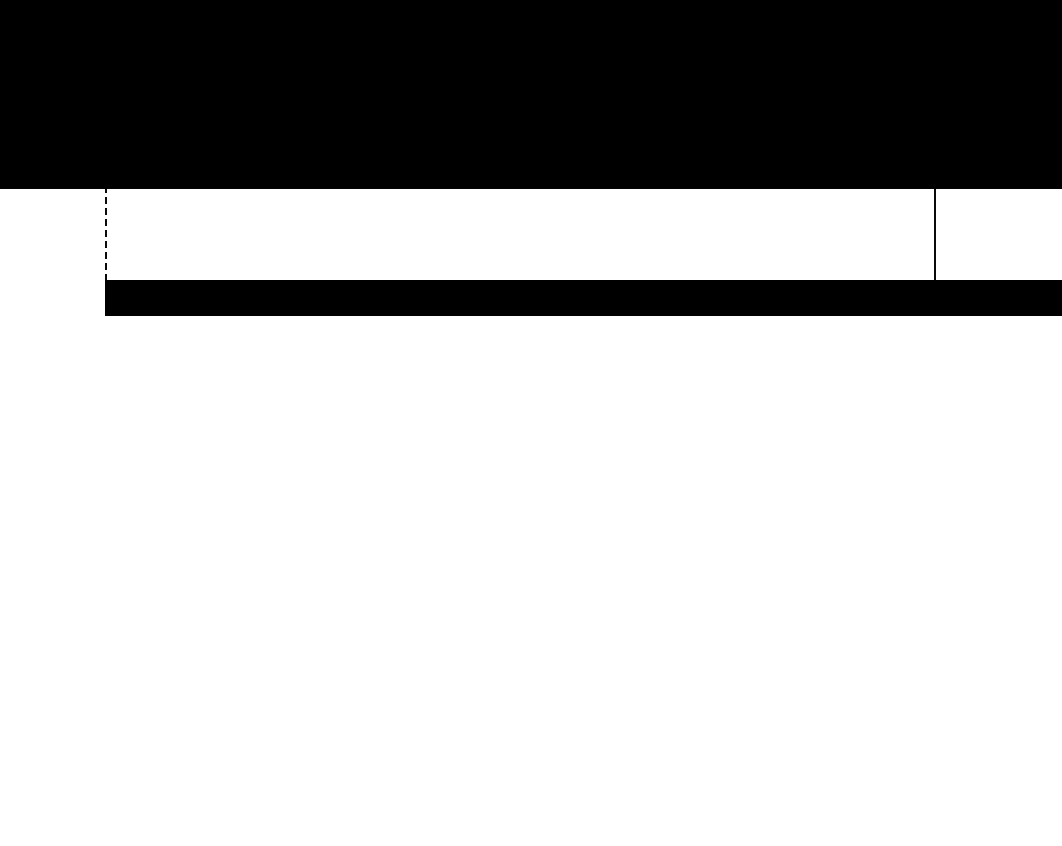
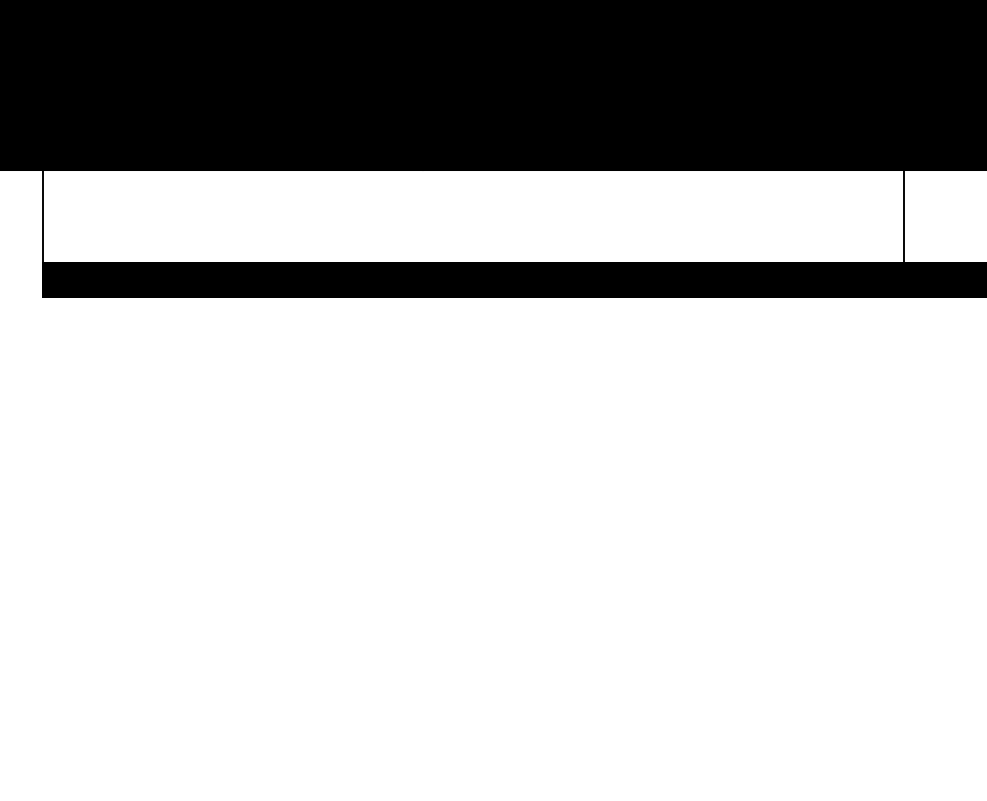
line: (106, 233) -> (43, 215), dashed -> solid
line: (935, 233) -> (904, 215), moved

